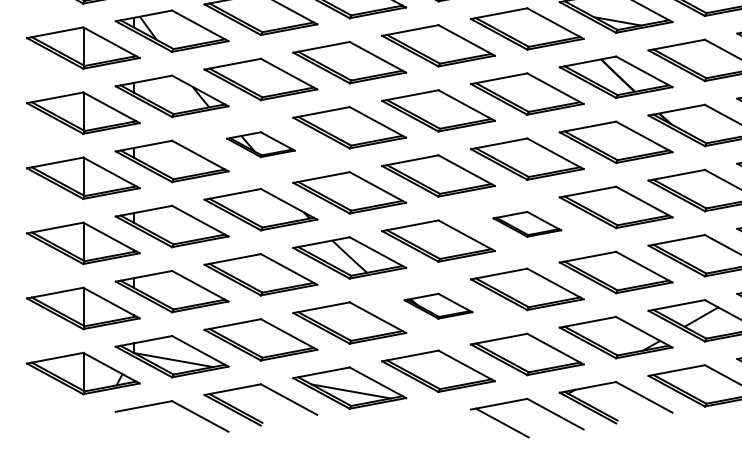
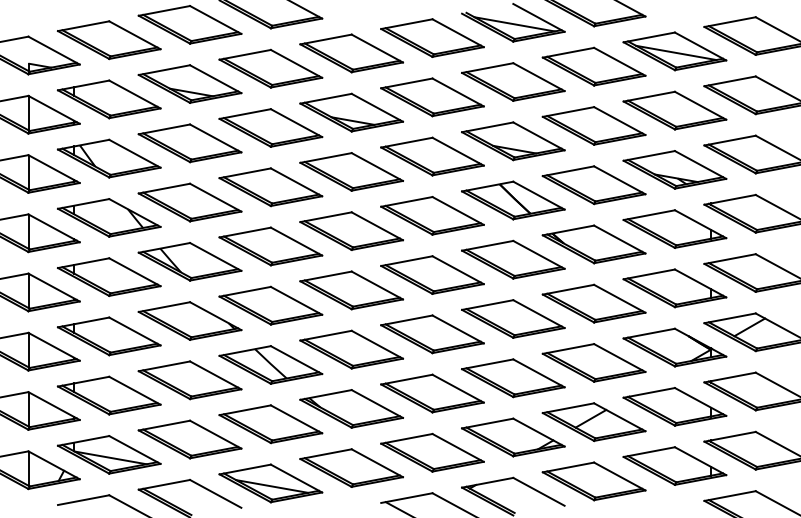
part: (260, 144) -> (189, 261), size x1.67
part: (527, 224) -> (432, 334), size x1.67
part: (438, 305) -> (351, 408), size x1.67

